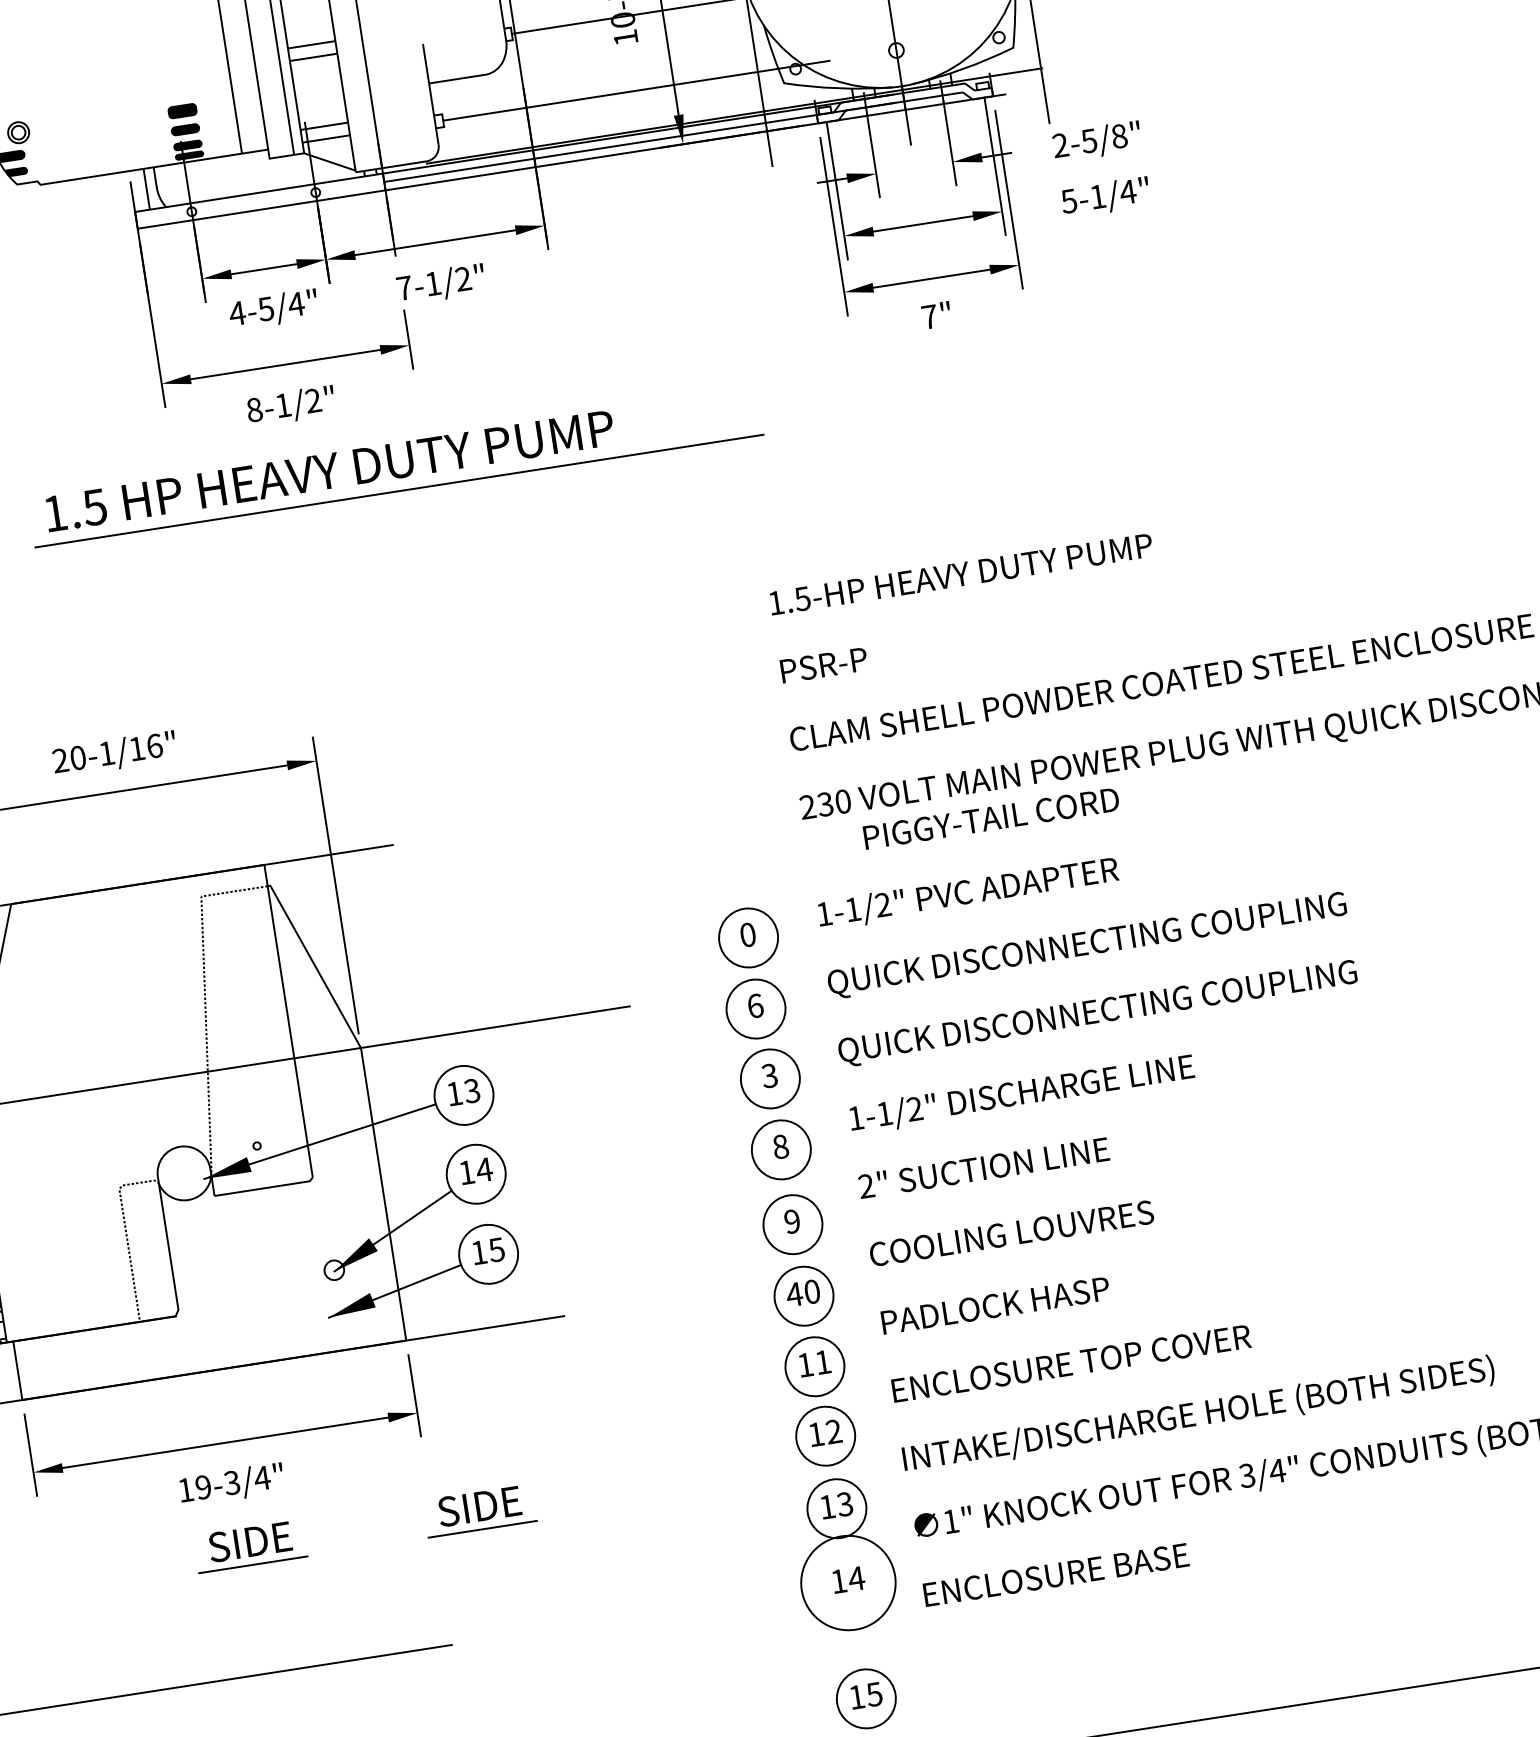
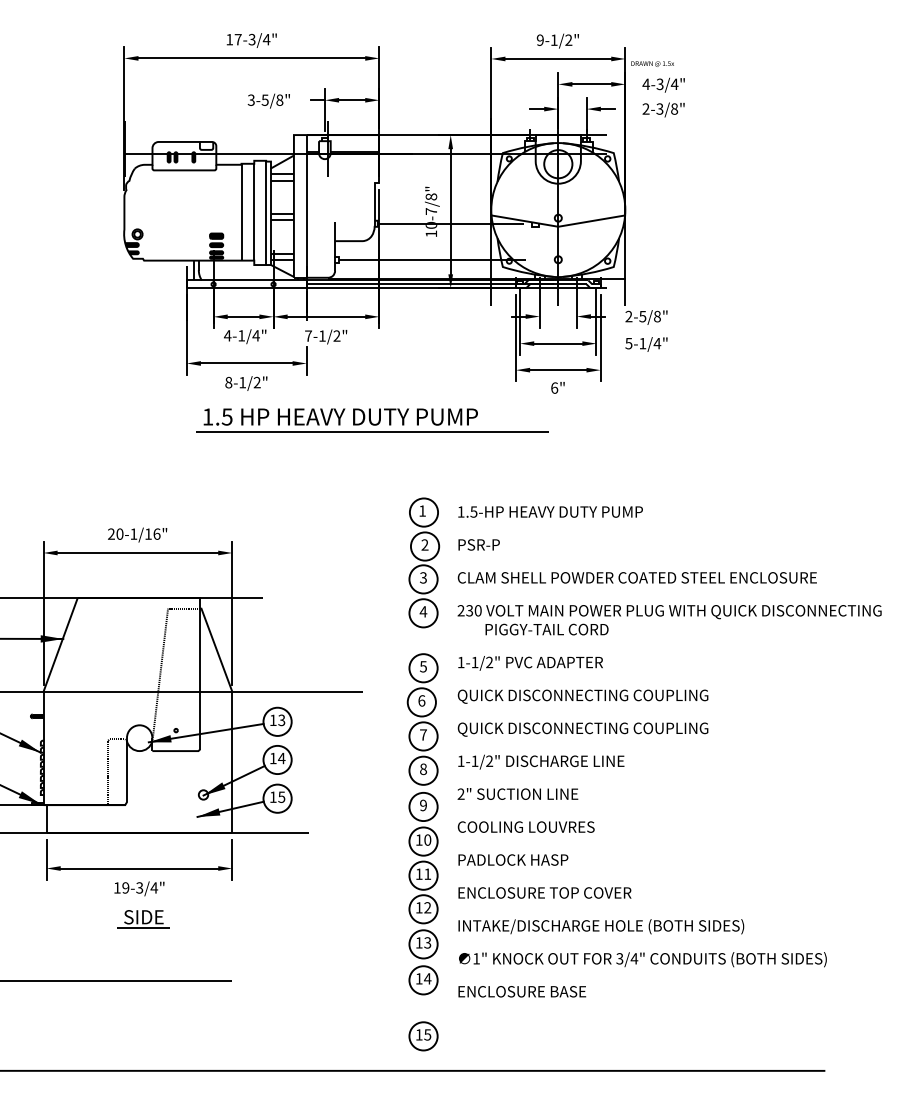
text: (265, 308) -> (241, 335), 4-5/4" -> 4-1/4"
text: (929, 315) -> (554, 387), 7" -> 6"
part: (396, 468) -> (372, 420), moved
part: (716, 719) -> (424, 562), added
text: (747, 934) -> (423, 666), 0 -> 5
text: (769, 1074) -> (423, 734), 3 -> 7
text: (792, 1293) -> (418, 839), 40 -> 10
part: (479, 1511) -> (254, 919), removed
circle: (848, 1583) -> (423, 980), size x0.62

